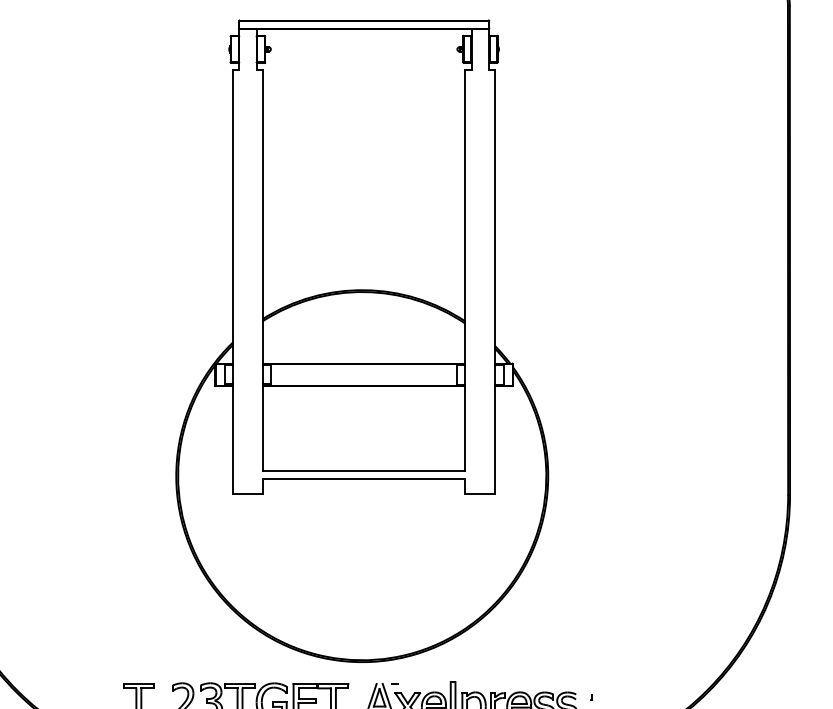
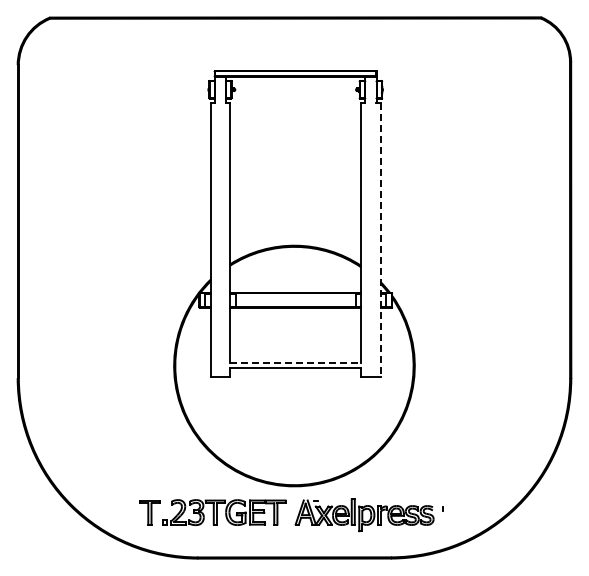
line: (495, 282) -> (380, 240), solid -> dashed
line: (363, 470) -> (295, 362), solid -> dashed

